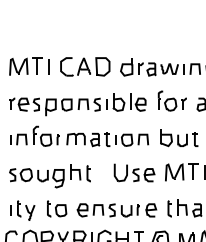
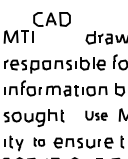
part: (85, 66) -> (52, 19), moved
part: (134, 172) -> (96, 115), size x0.7
part: (57, 208) -> (39, 141), size x0.7

